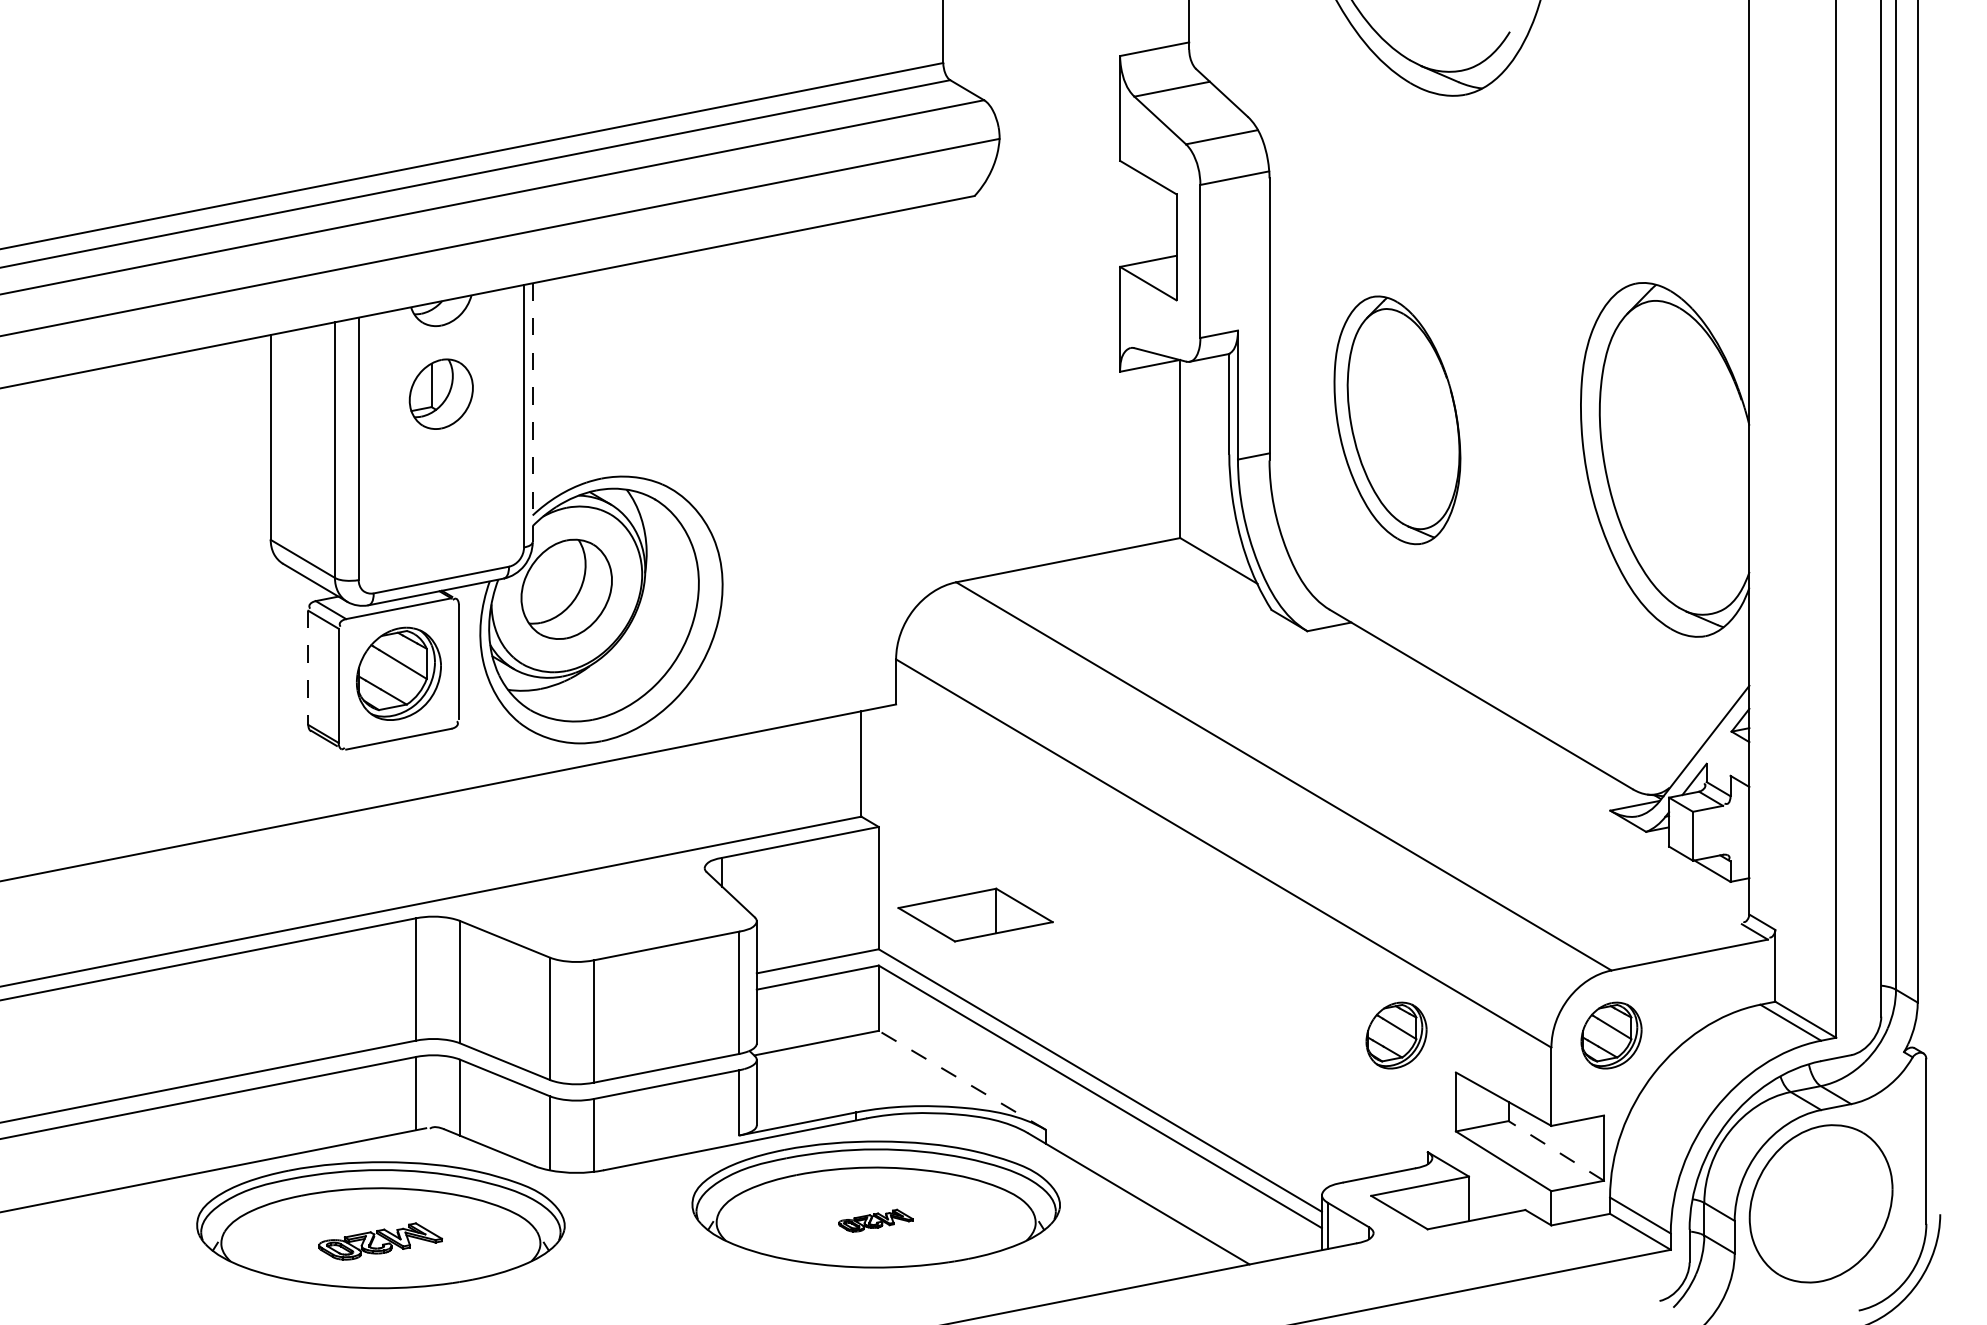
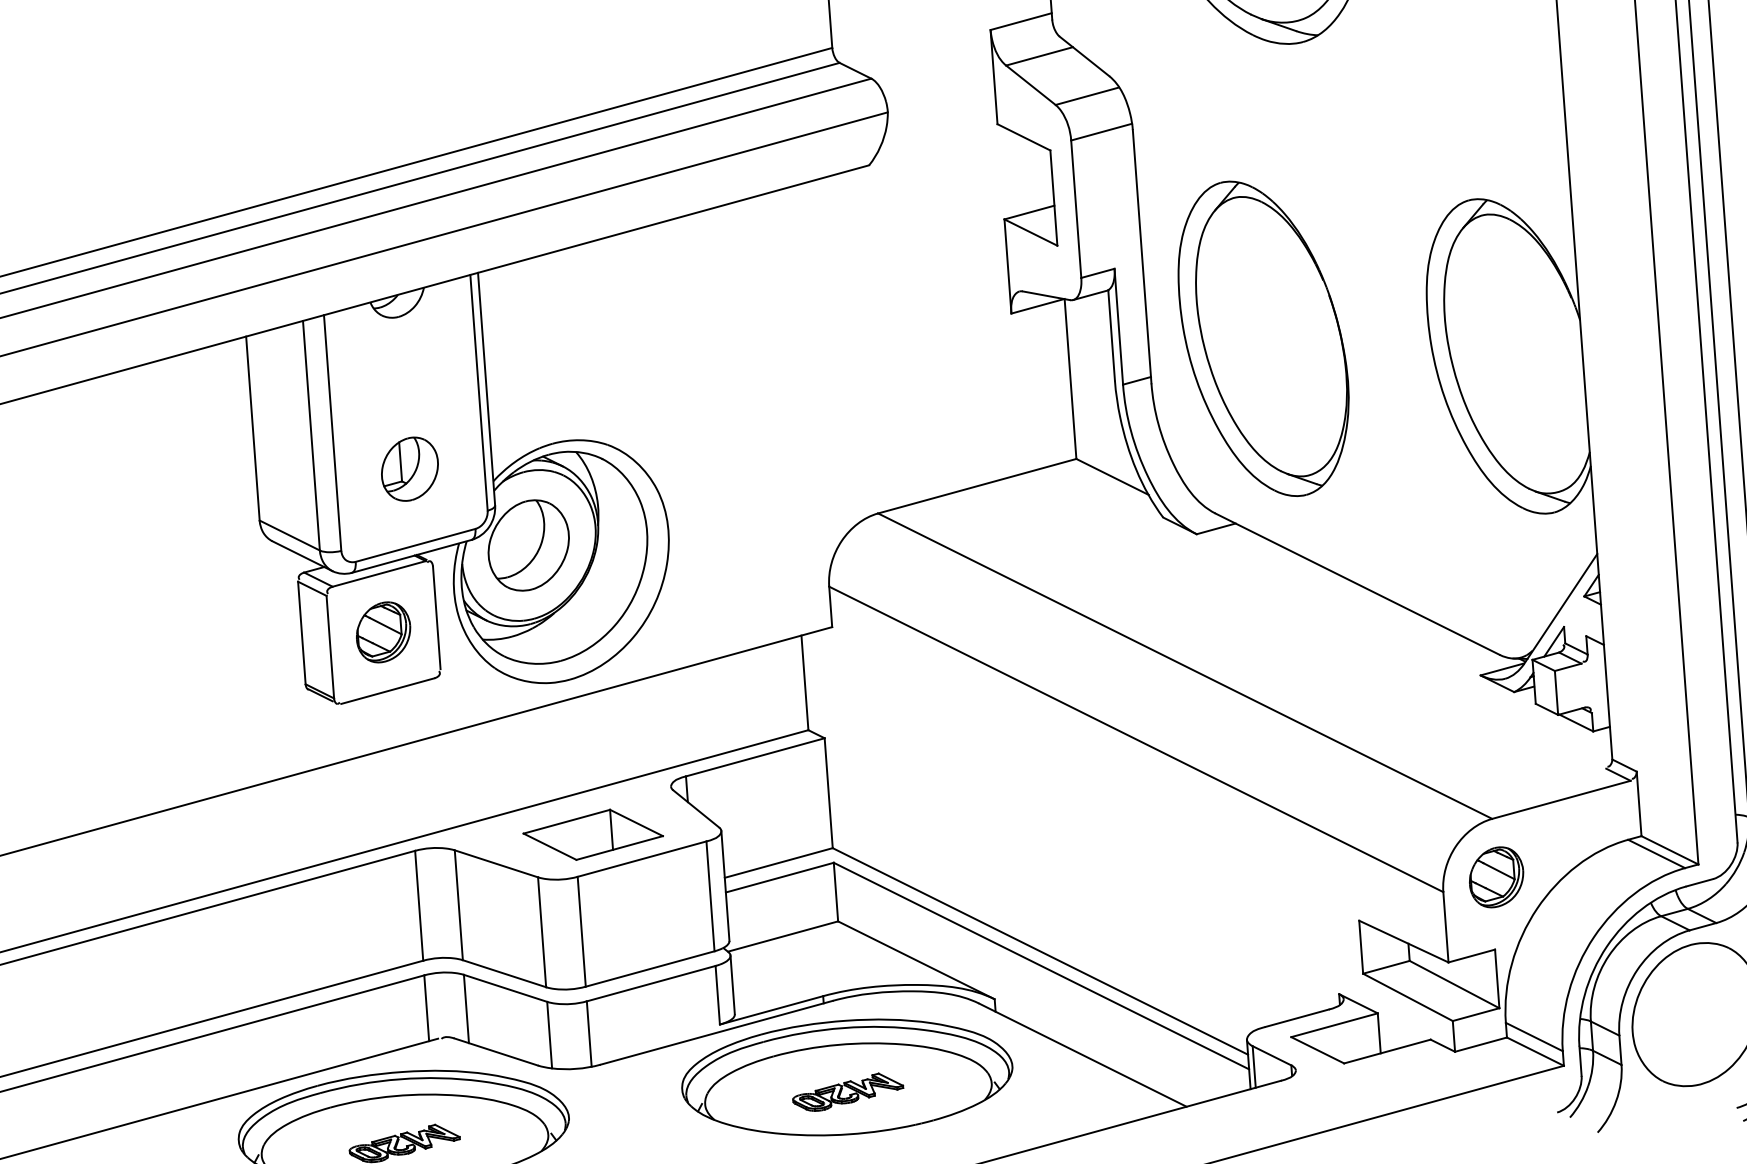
part: (440, 393) -> (409, 468), moved
line: (532, 412) -> (486, 388), dashed -> solid
part: (1397, 420) -> (1263, 339), size x1.43
line: (308, 668) -> (302, 633), dashed -> solid
part: (398, 673) -> (383, 632), size x0.71
part: (975, 914) -> (593, 834), moved
part: (1396, 1035) -> (1303, 891), removed
line: (961, 1080) -> (915, 960), dashed -> solid
line: (1555, 1150) -> (1453, 984), dashed -> solid
part: (875, 1220) -> (847, 1091), size x1.67

